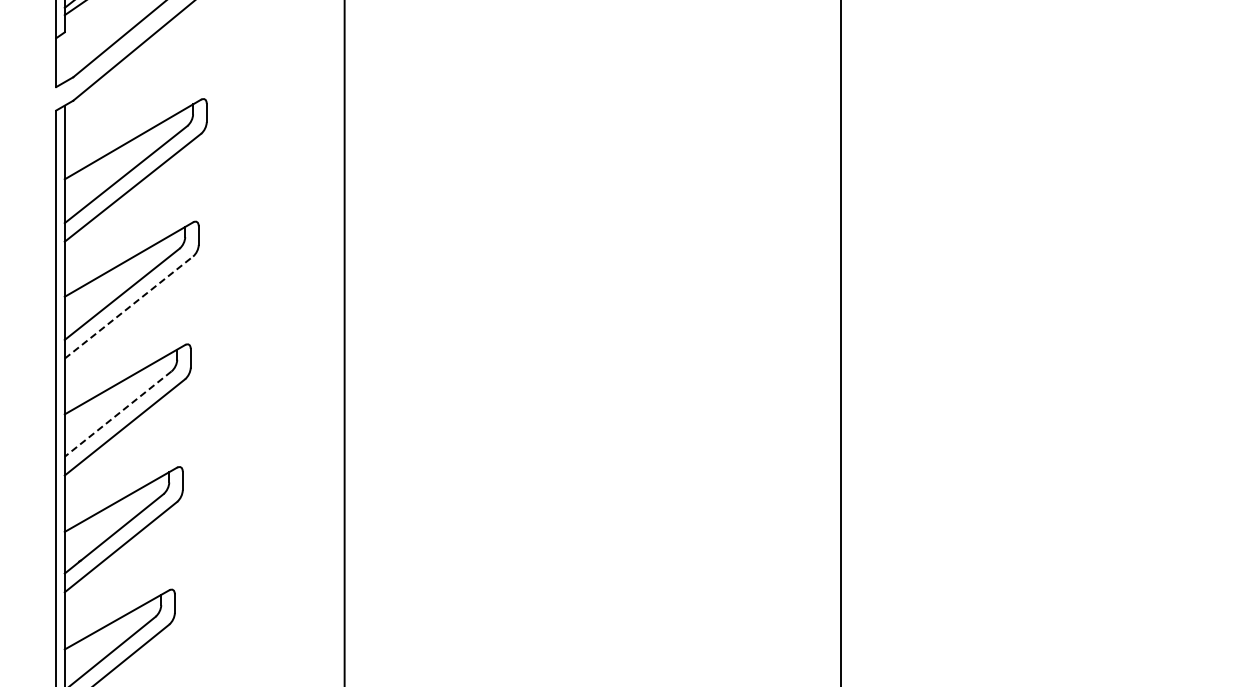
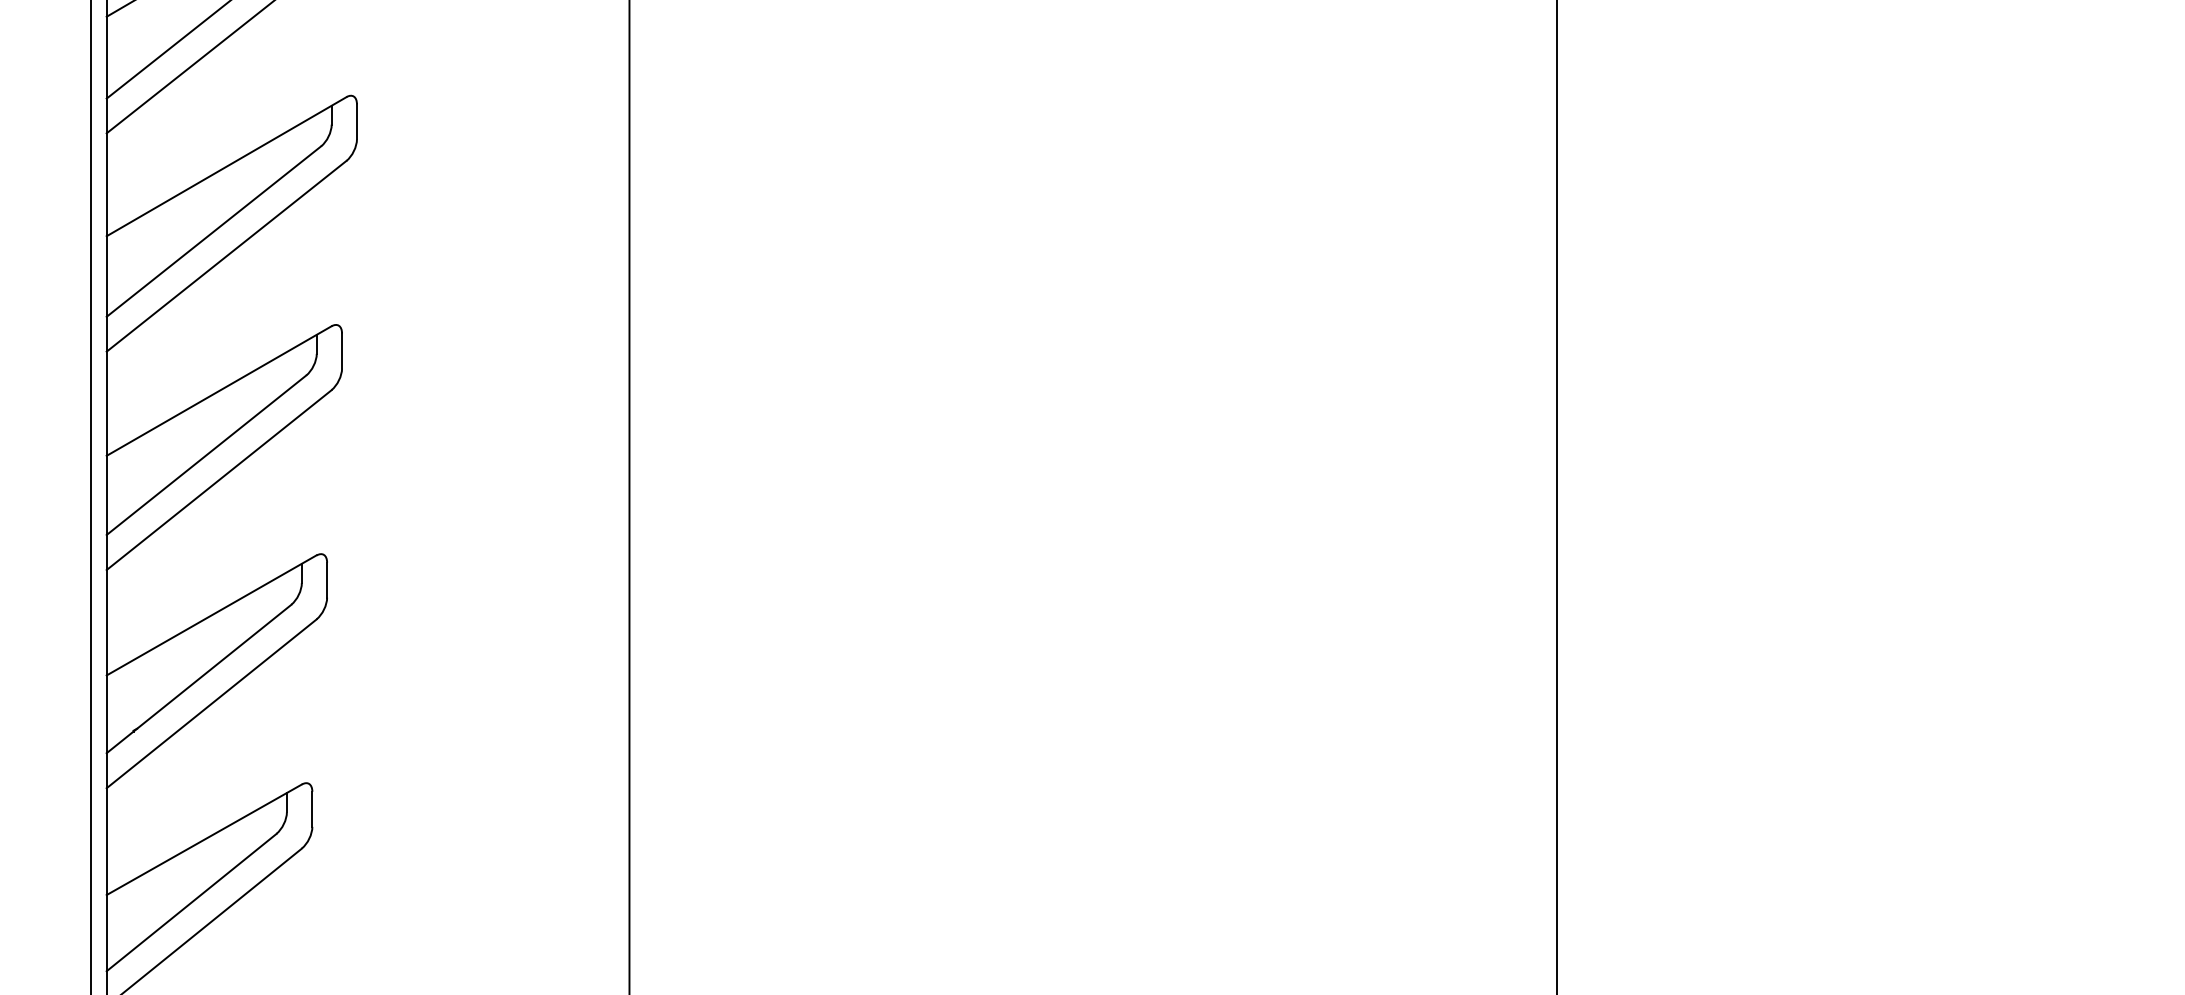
line: (128, 307) -> (225, 256), dashed -> solid
line: (117, 414) -> (205, 456), dashed -> solid

